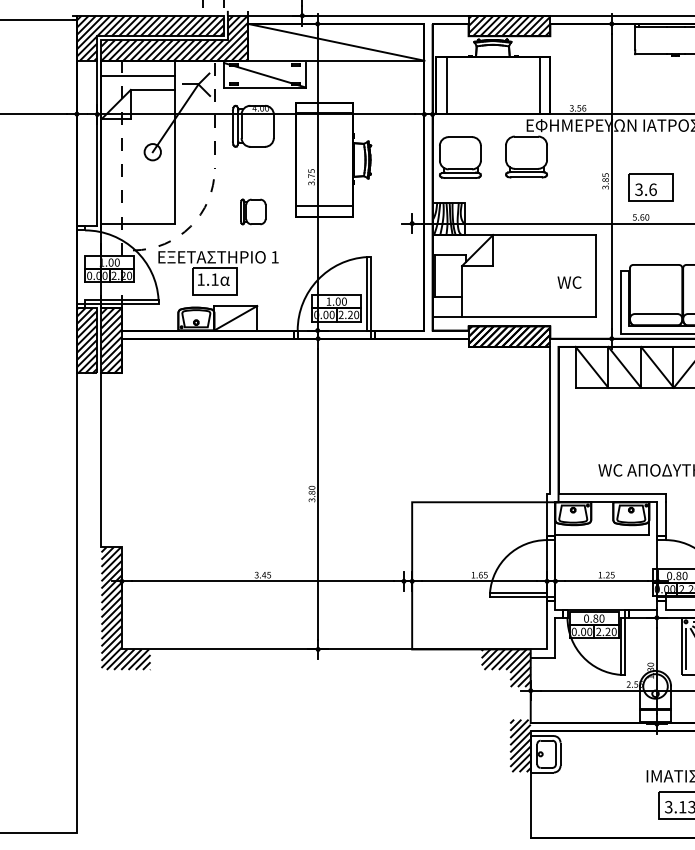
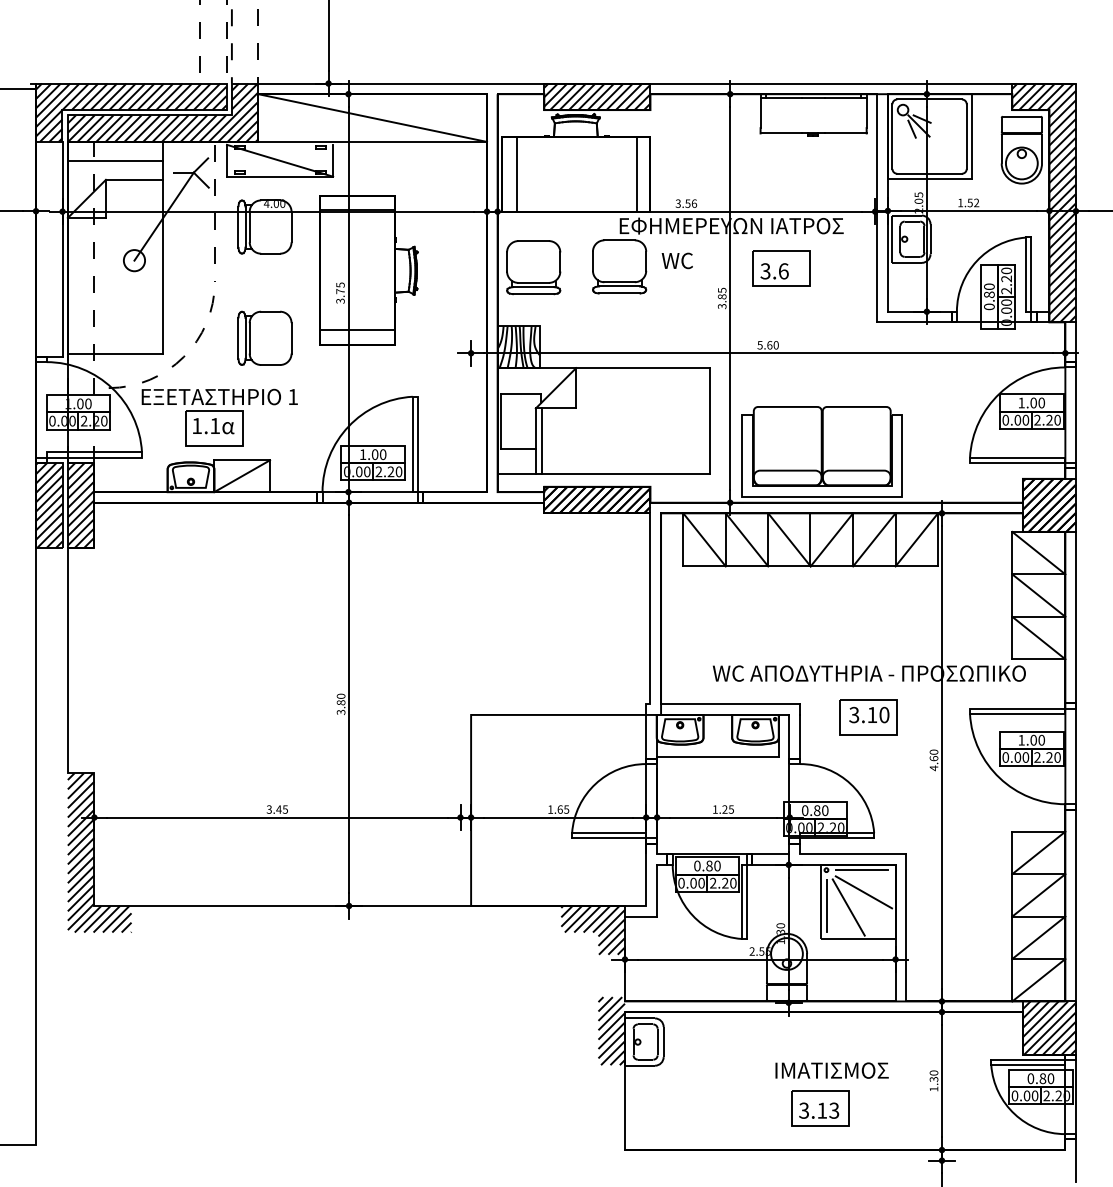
part: (651, 187) -> (781, 268), moved
part: (252, 211) -> (264, 337), size x1.67
text: (568, 282) -> (676, 260), moved
line: (467, 291) -> (542, 441), added

